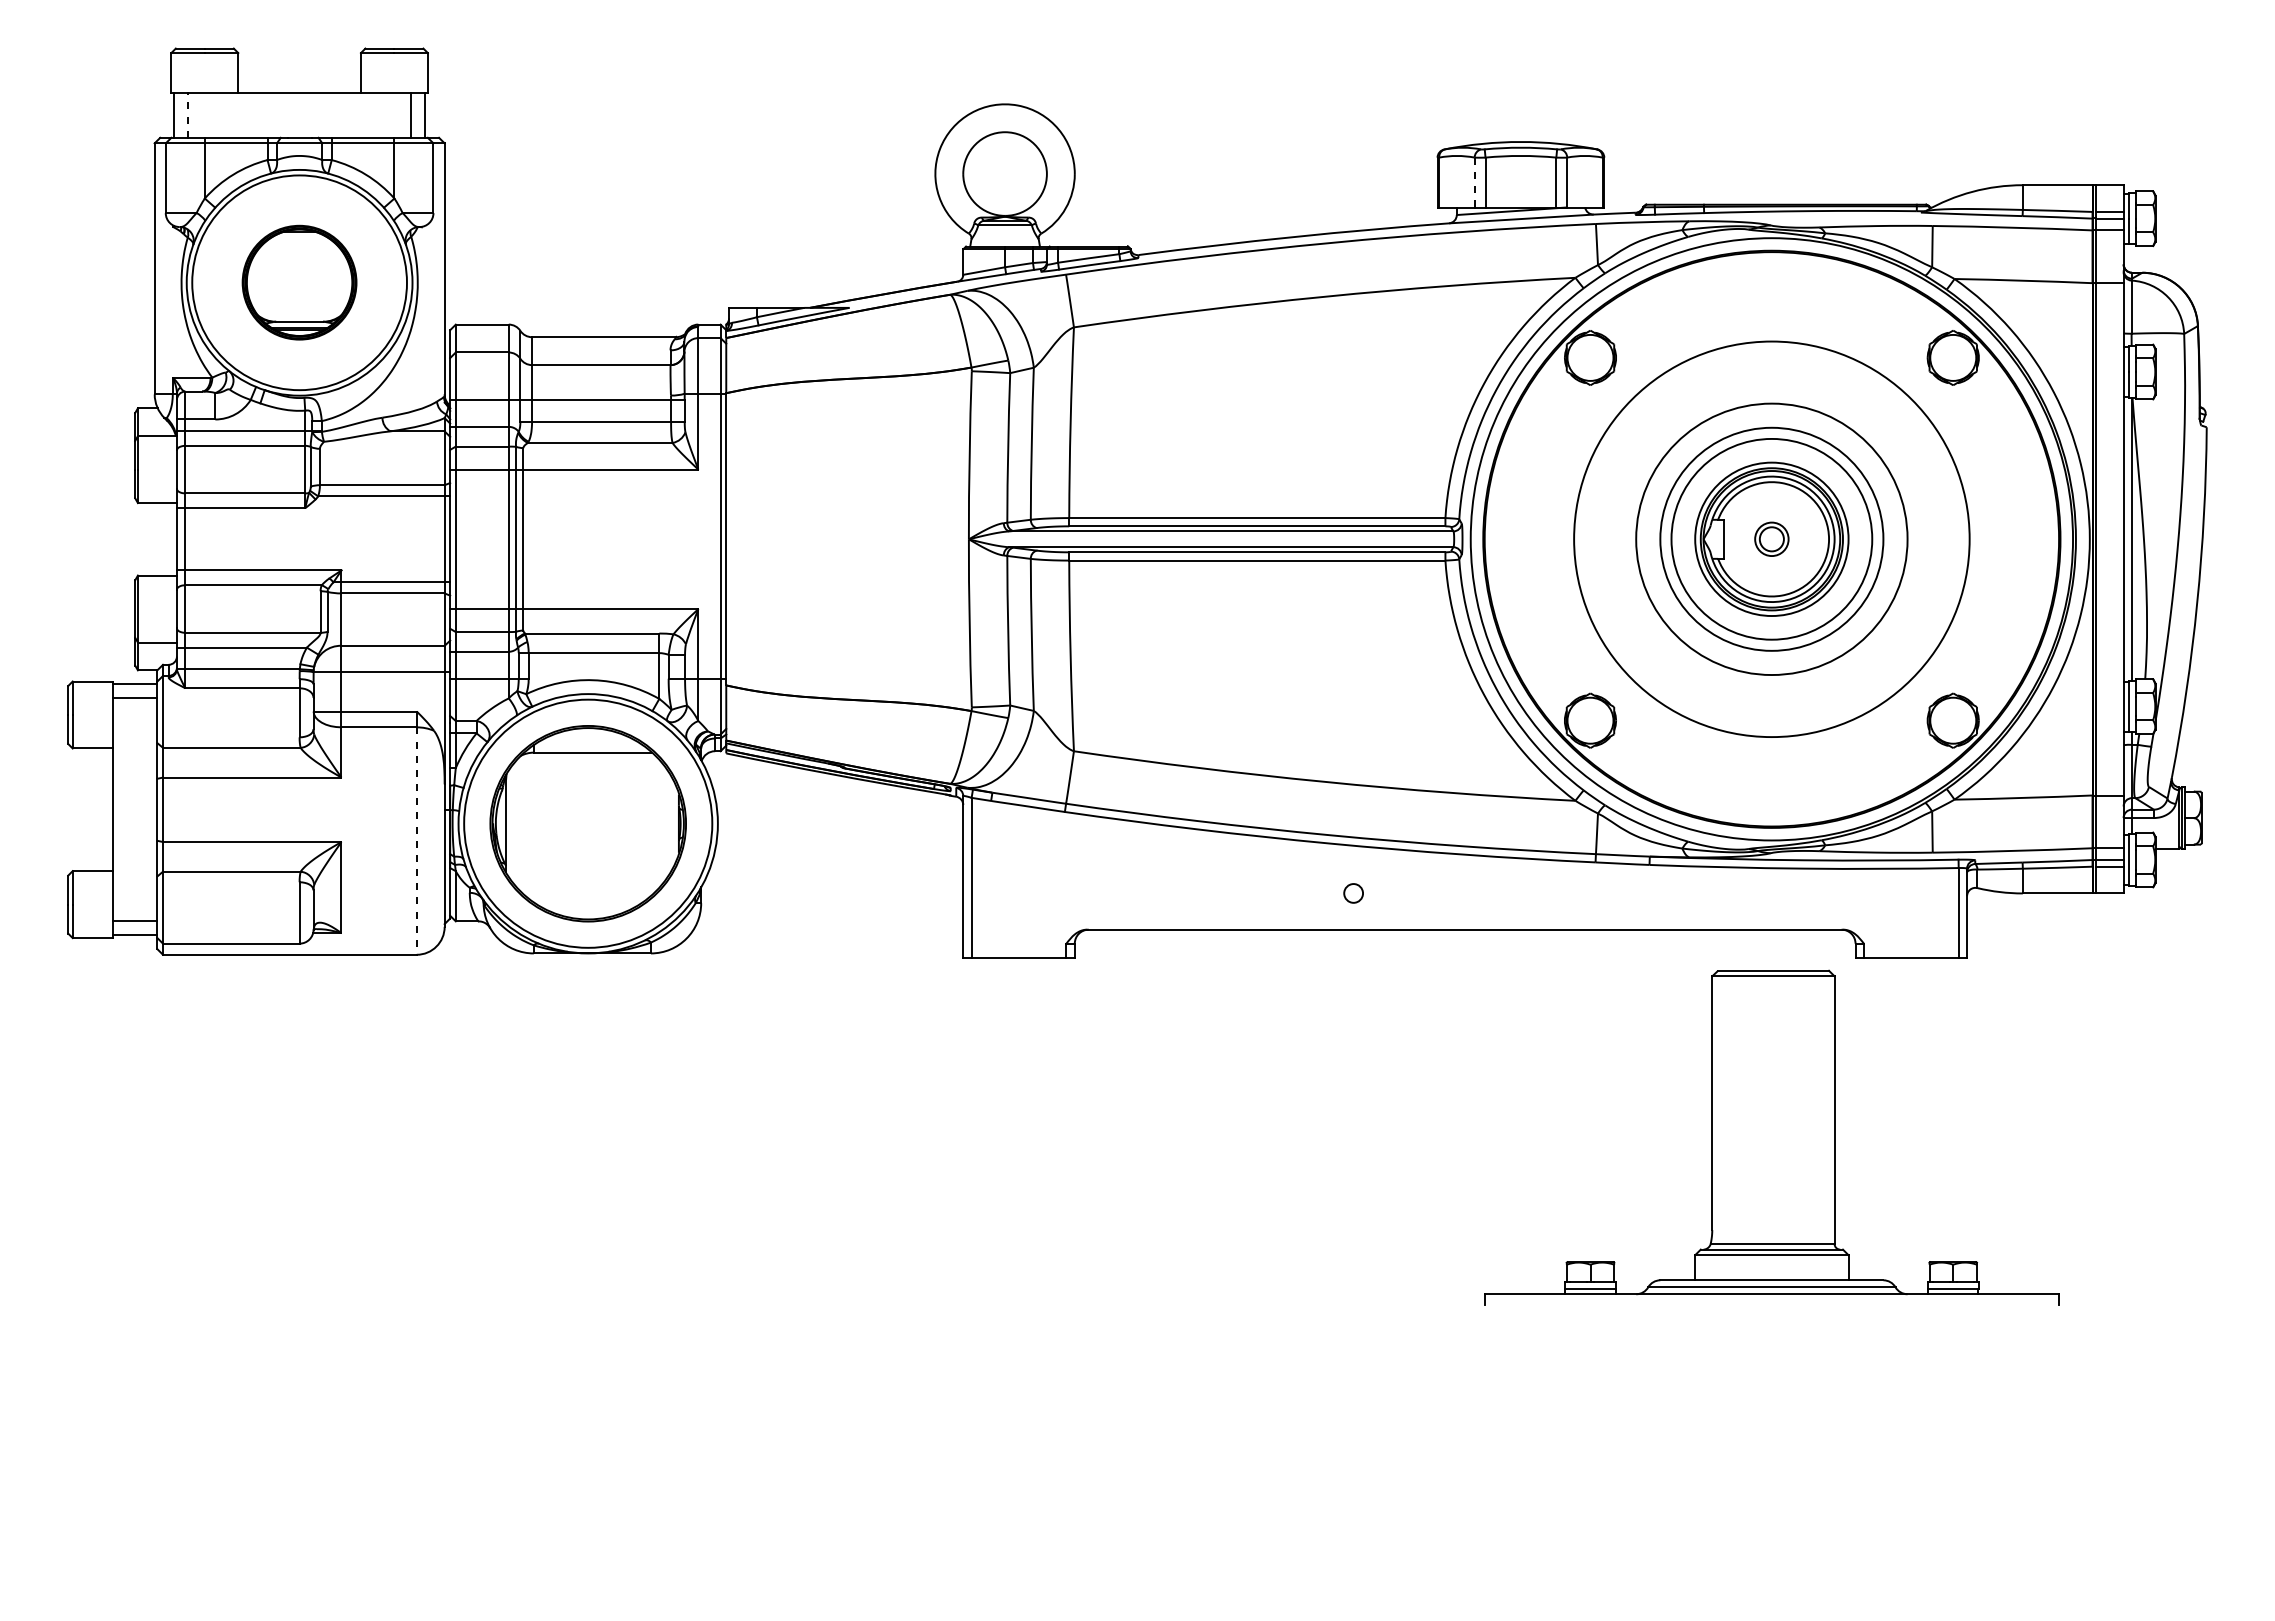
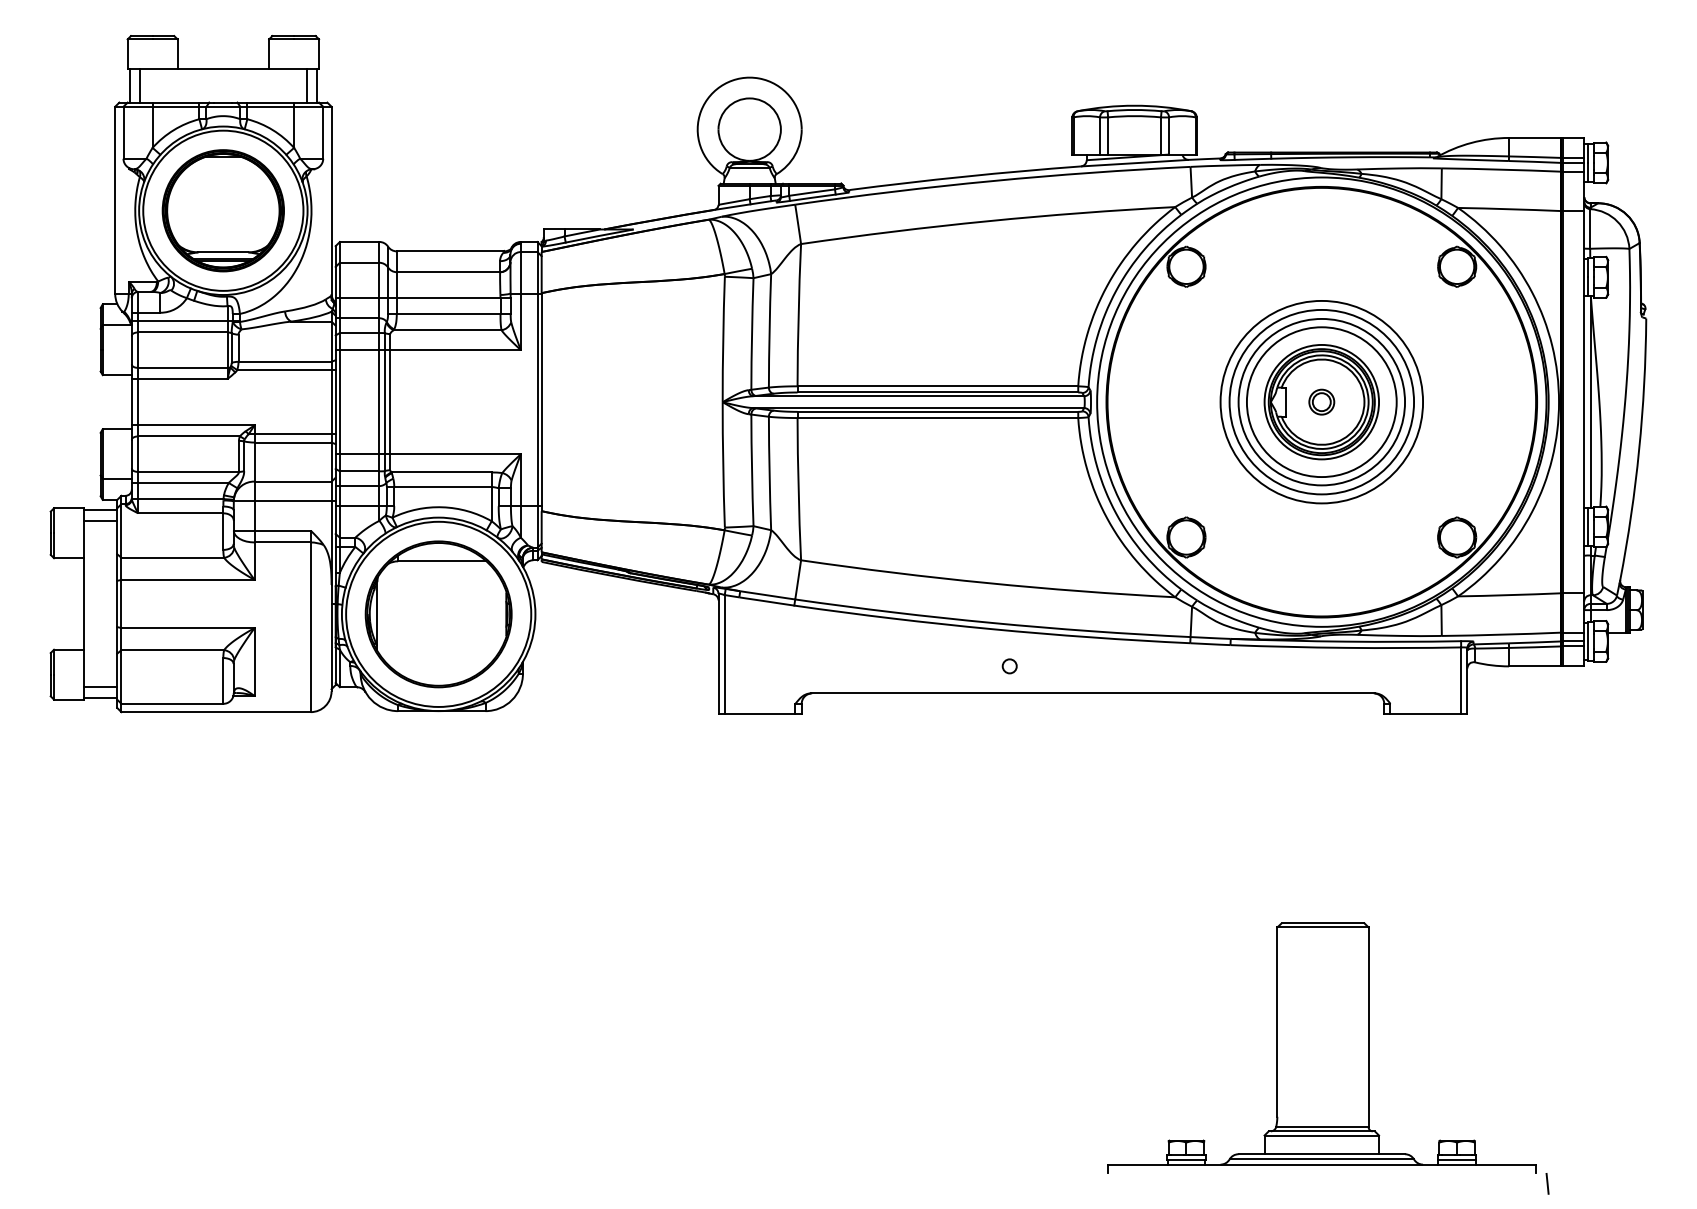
line: (188, 115) -> (140, 85), dashed -> solid
line: (1474, 182) -> (1099, 135), dashed -> solid
part: (299, 282) -> (223, 210), size x1.43
circle: (1771, 538) -> (1321, 401), size x0.62
line: (416, 841) -> (310, 627), dashed -> solid
part: (1771, 1137) -> (1321, 1047), moved
line: (2074, 1586) -> (1547, 1183), added

